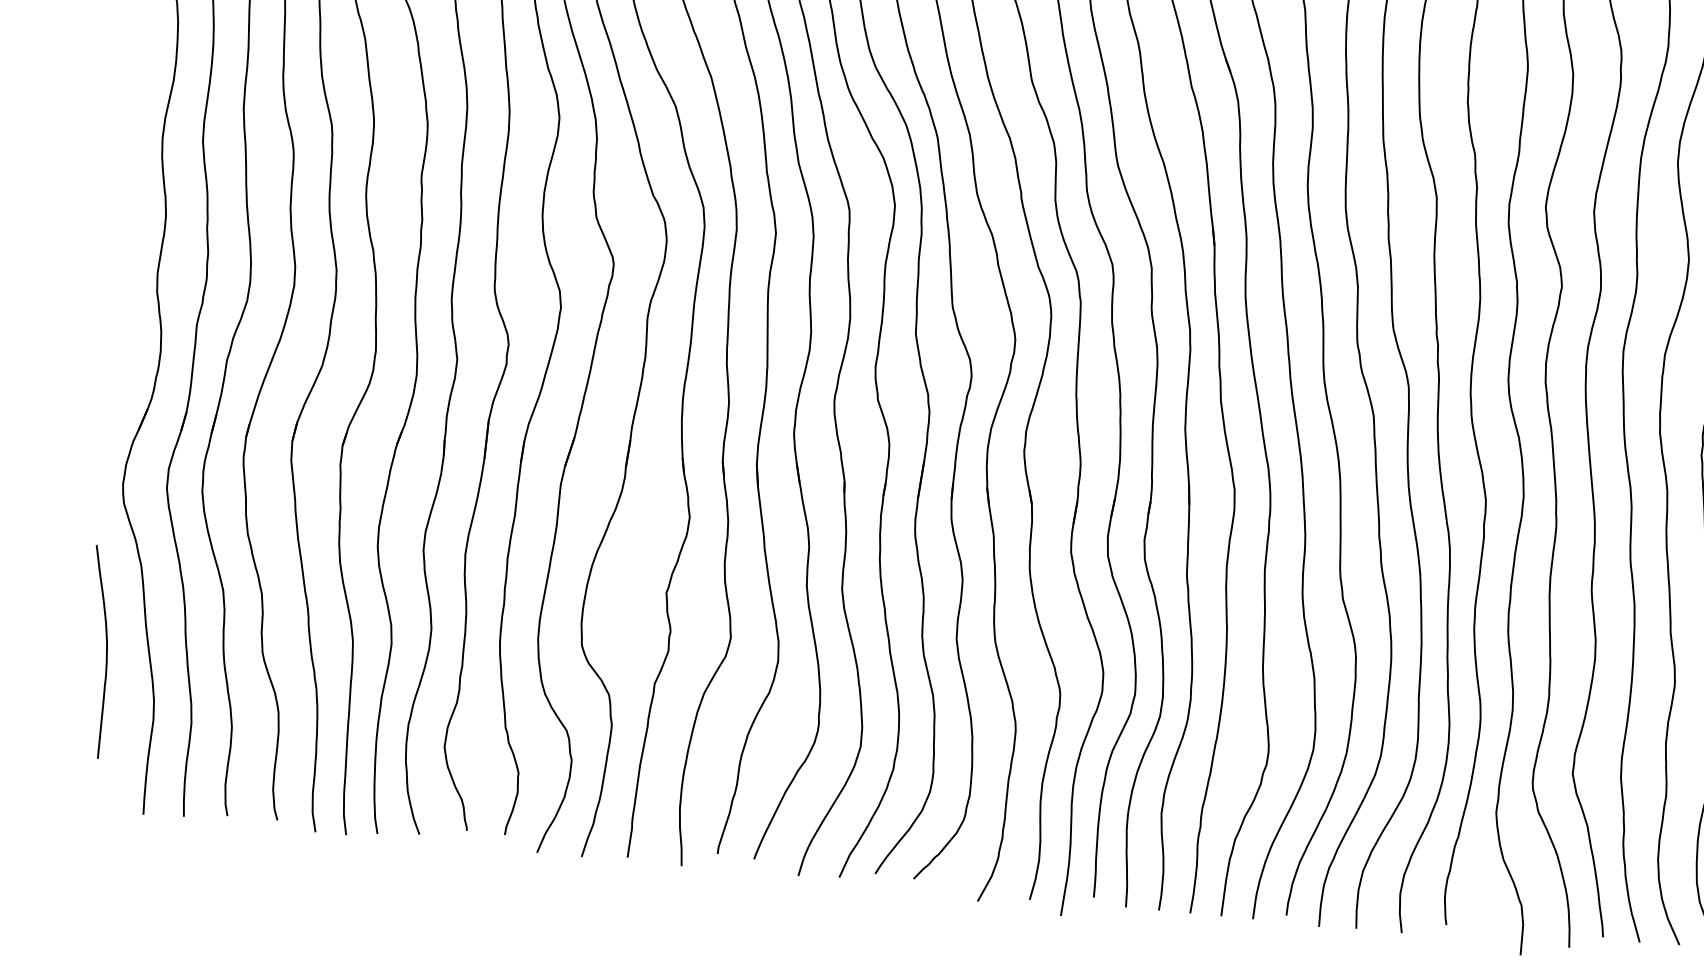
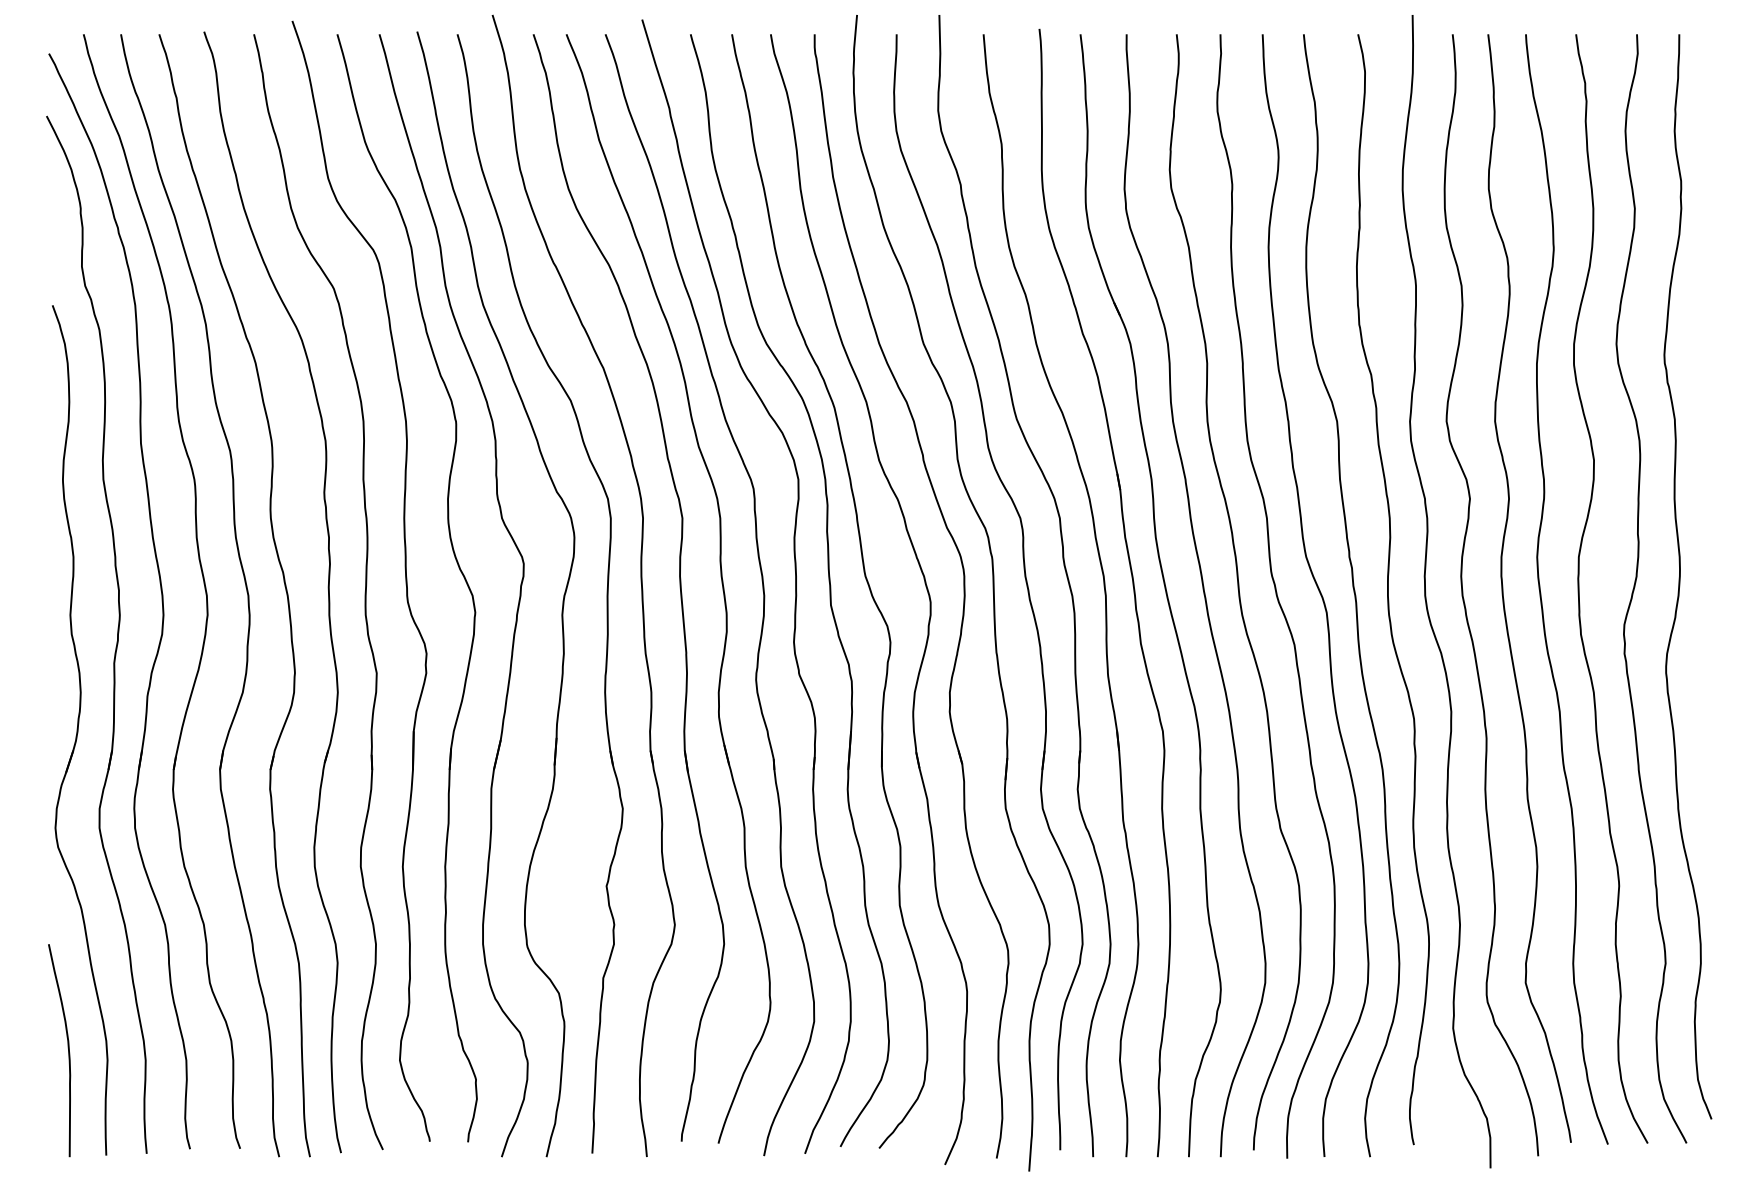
curve: (105, 650) -> (67, 1048), moved

